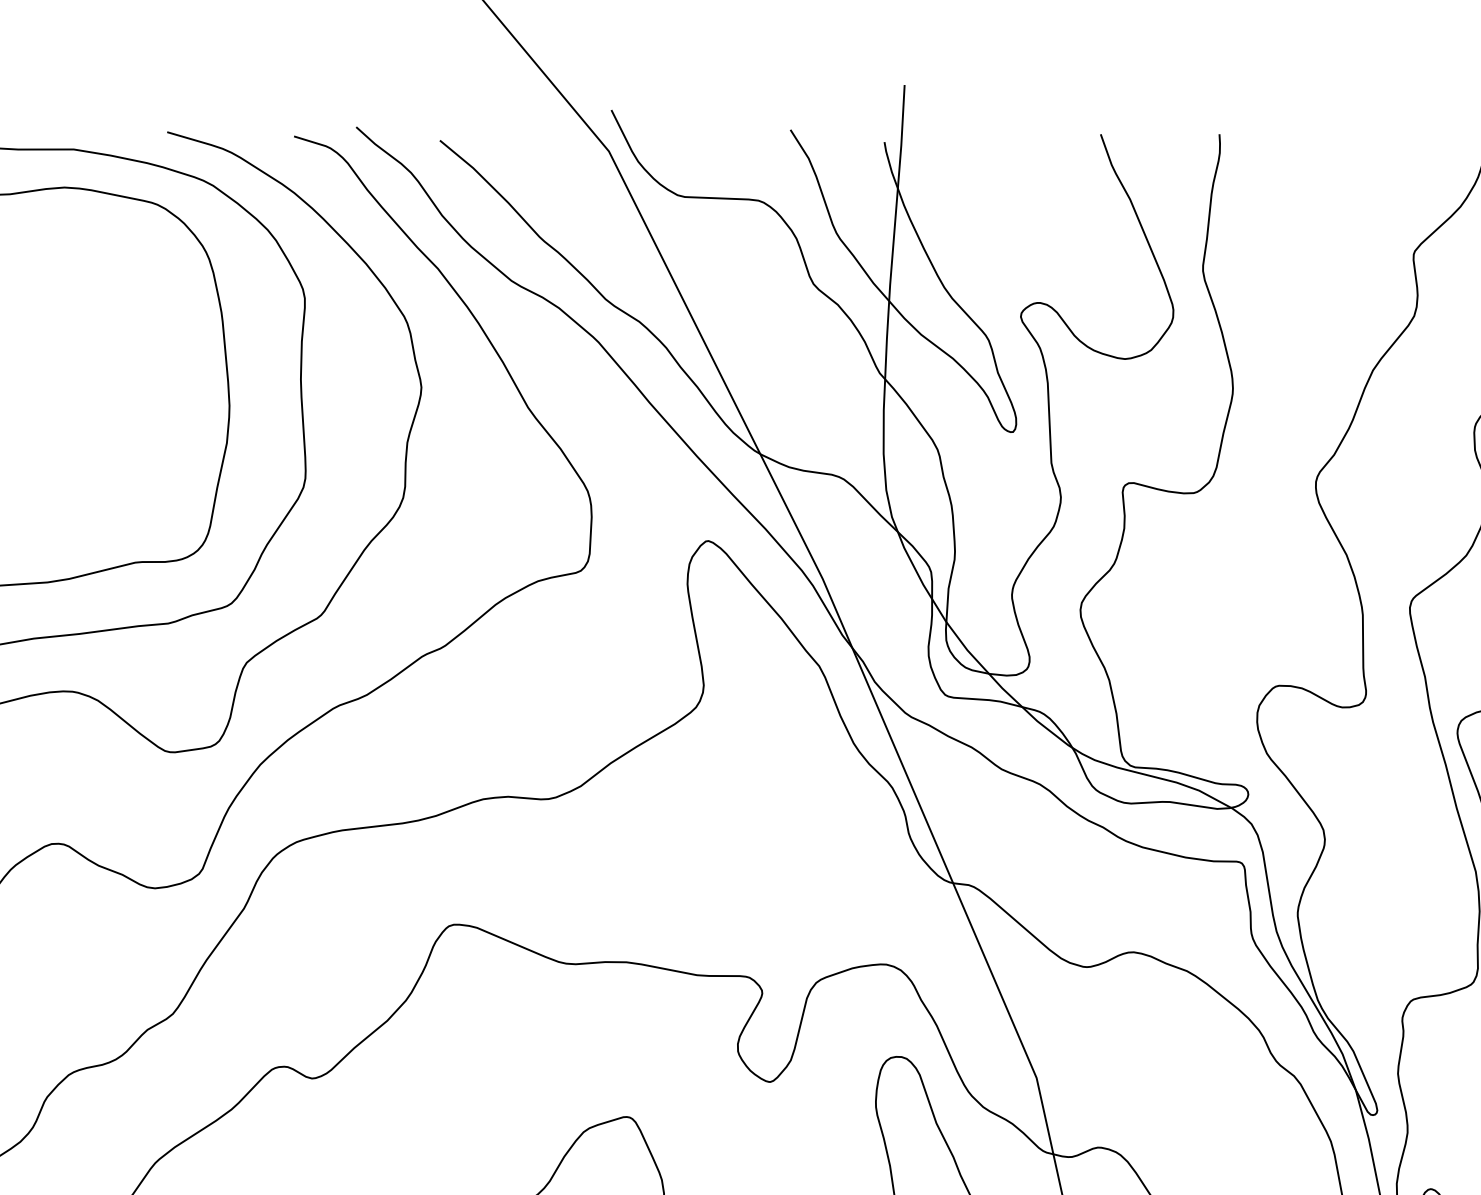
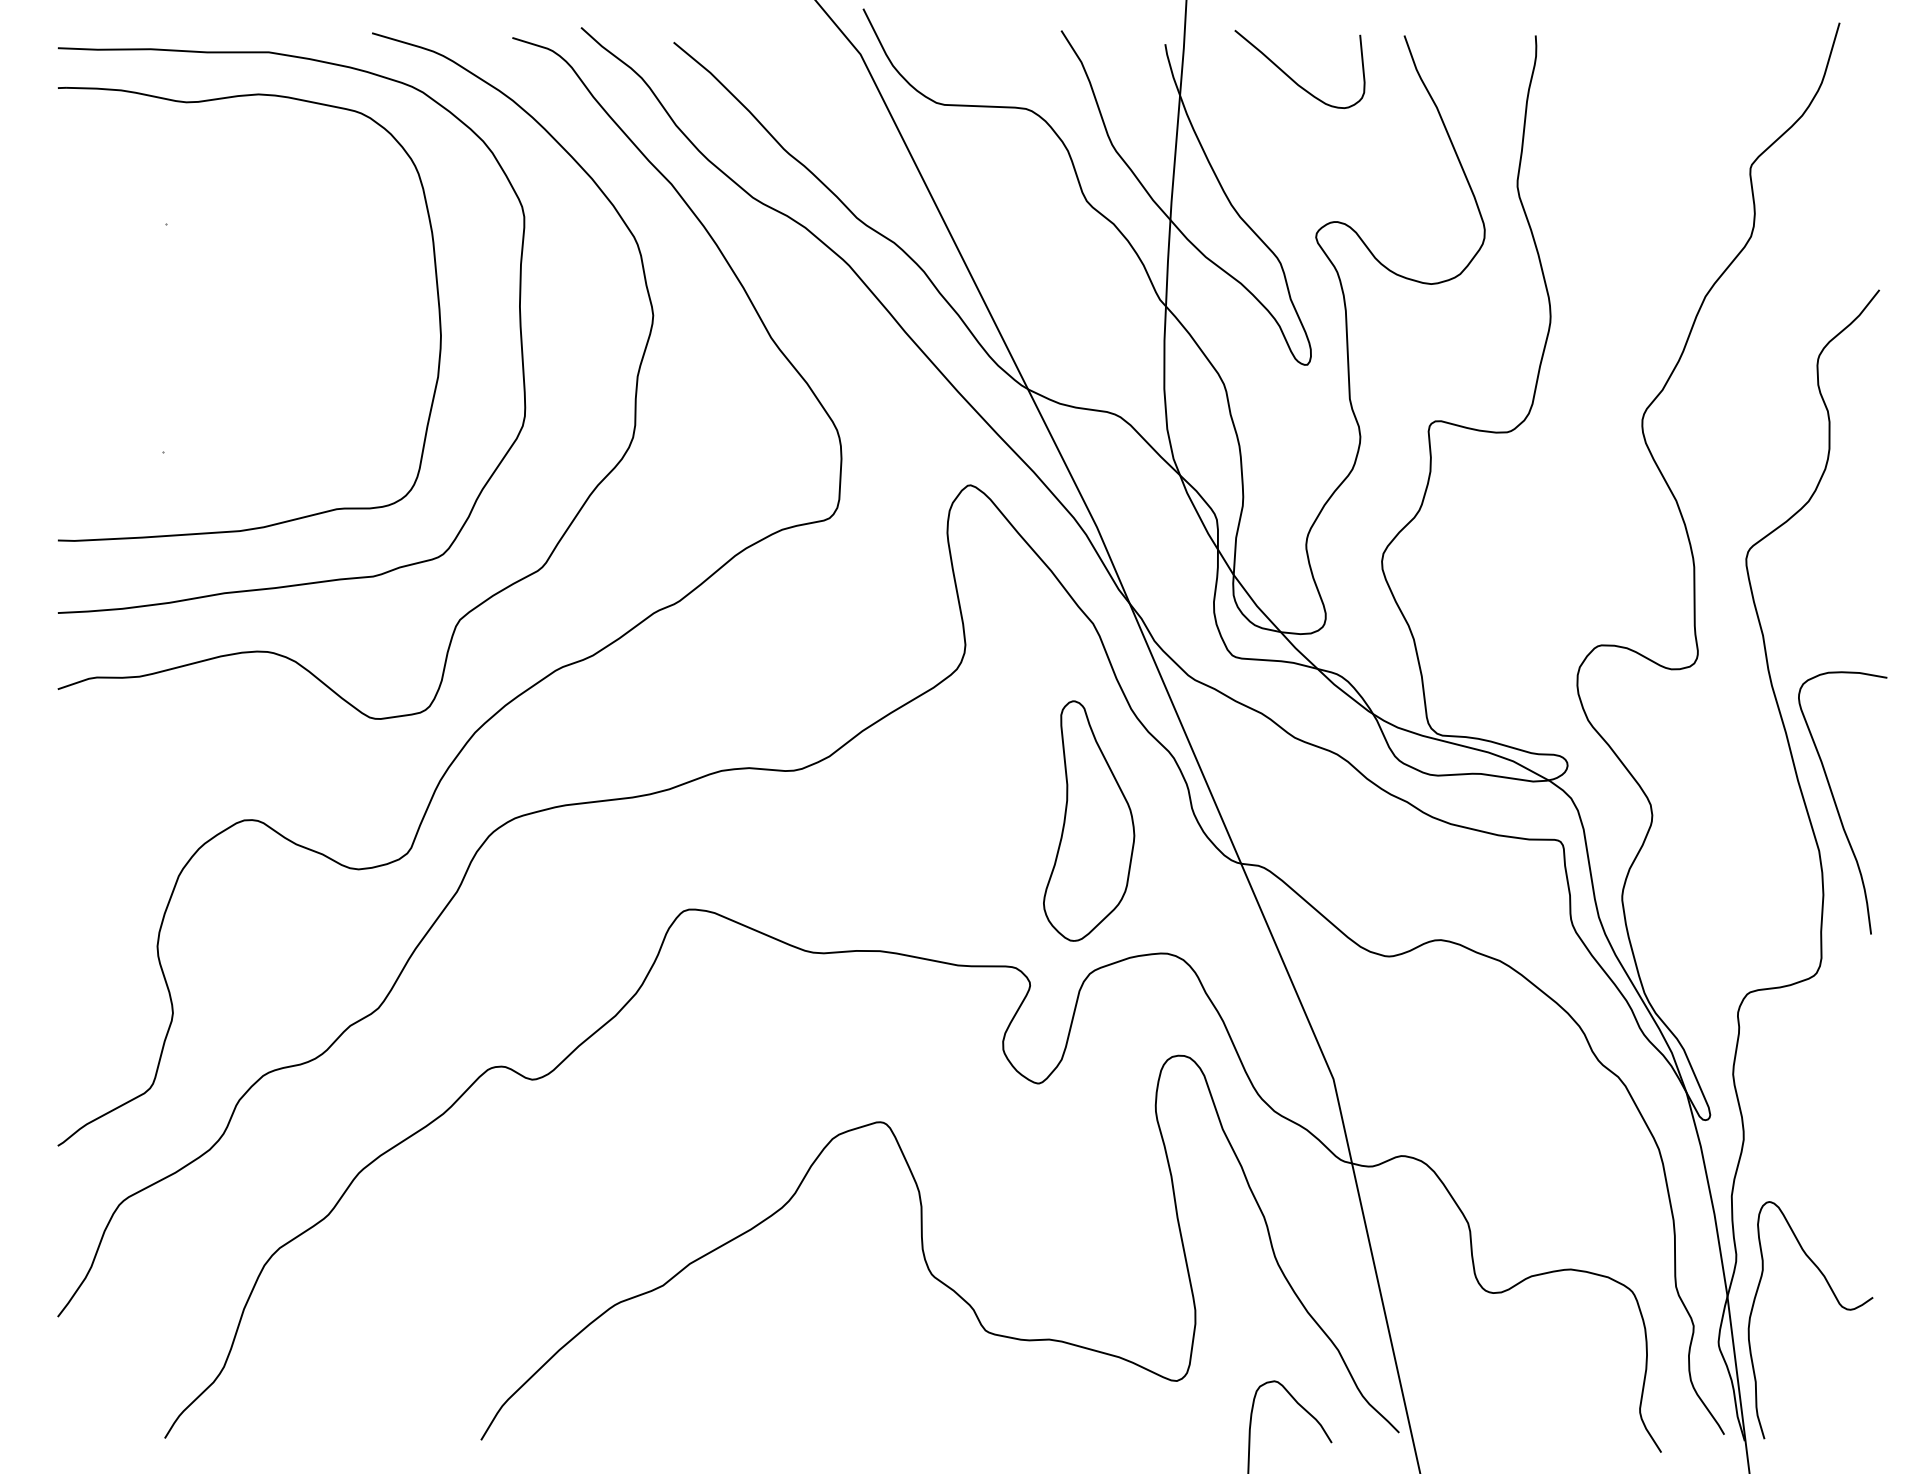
curve: (997, 171) -> (1290, 76), added
part: (815, 844) -> (1089, 820), added

